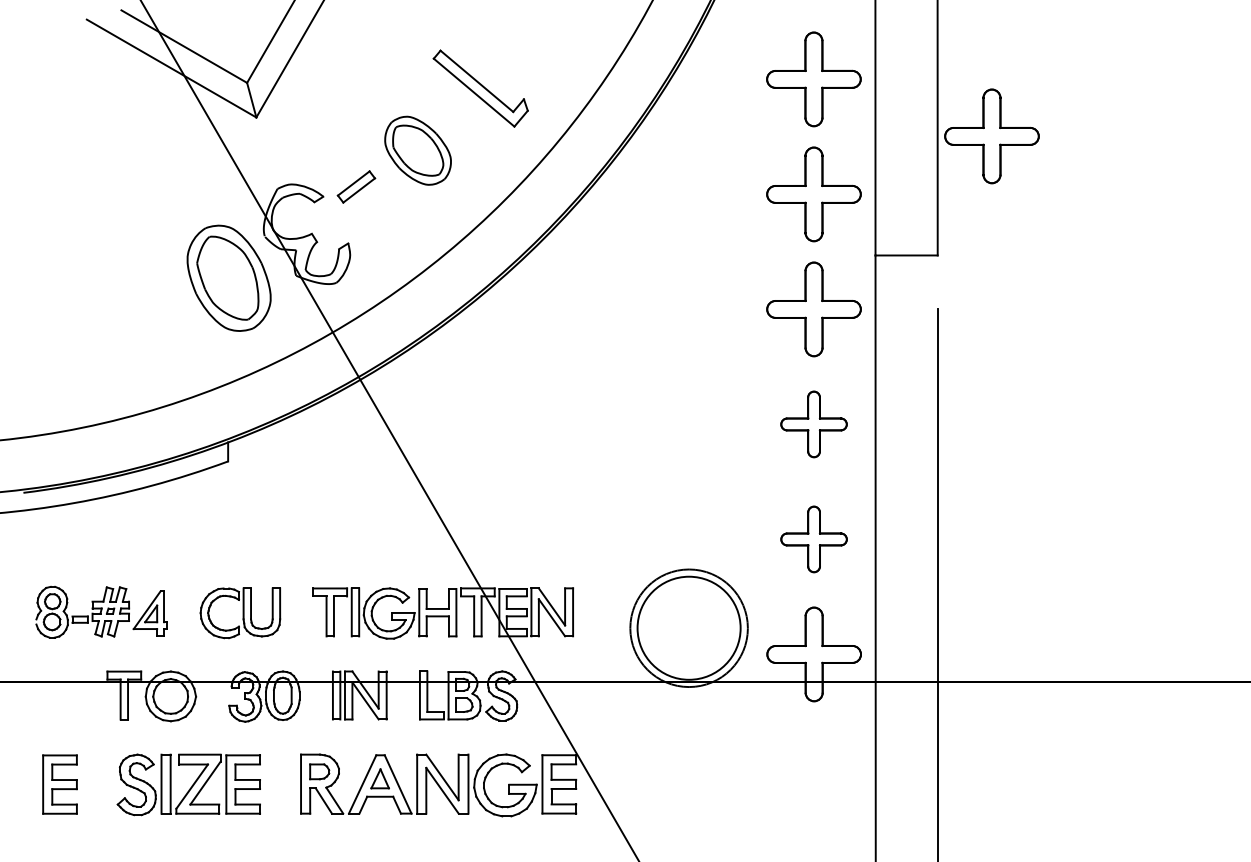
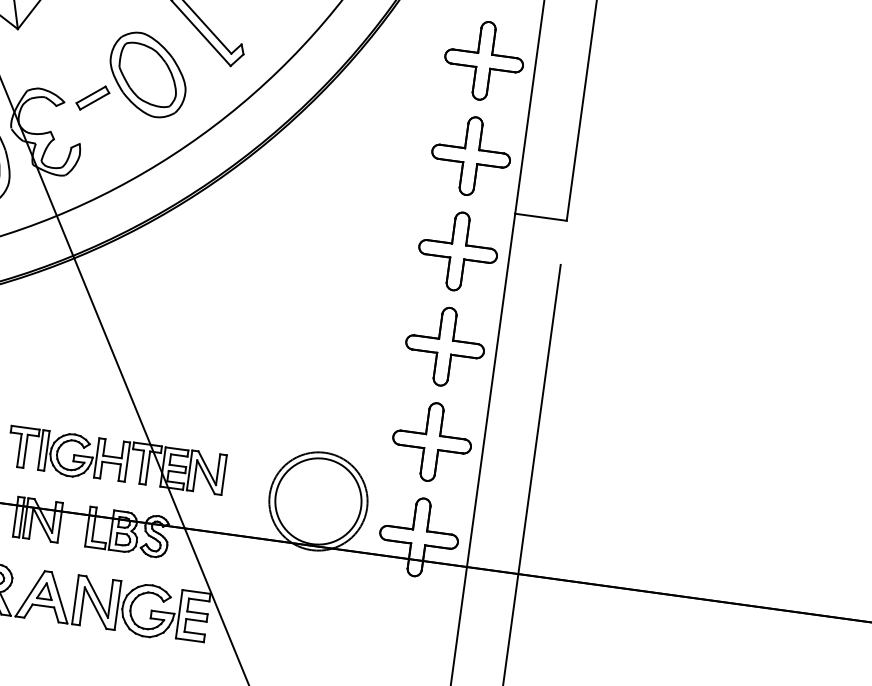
part: (991, 136) -> (624, 128), removed
part: (417, 150) -> (147, 74), size x1.43
part: (813, 424) -> (444, 346), size x1.43
part: (813, 539) -> (431, 442), size x1.43

